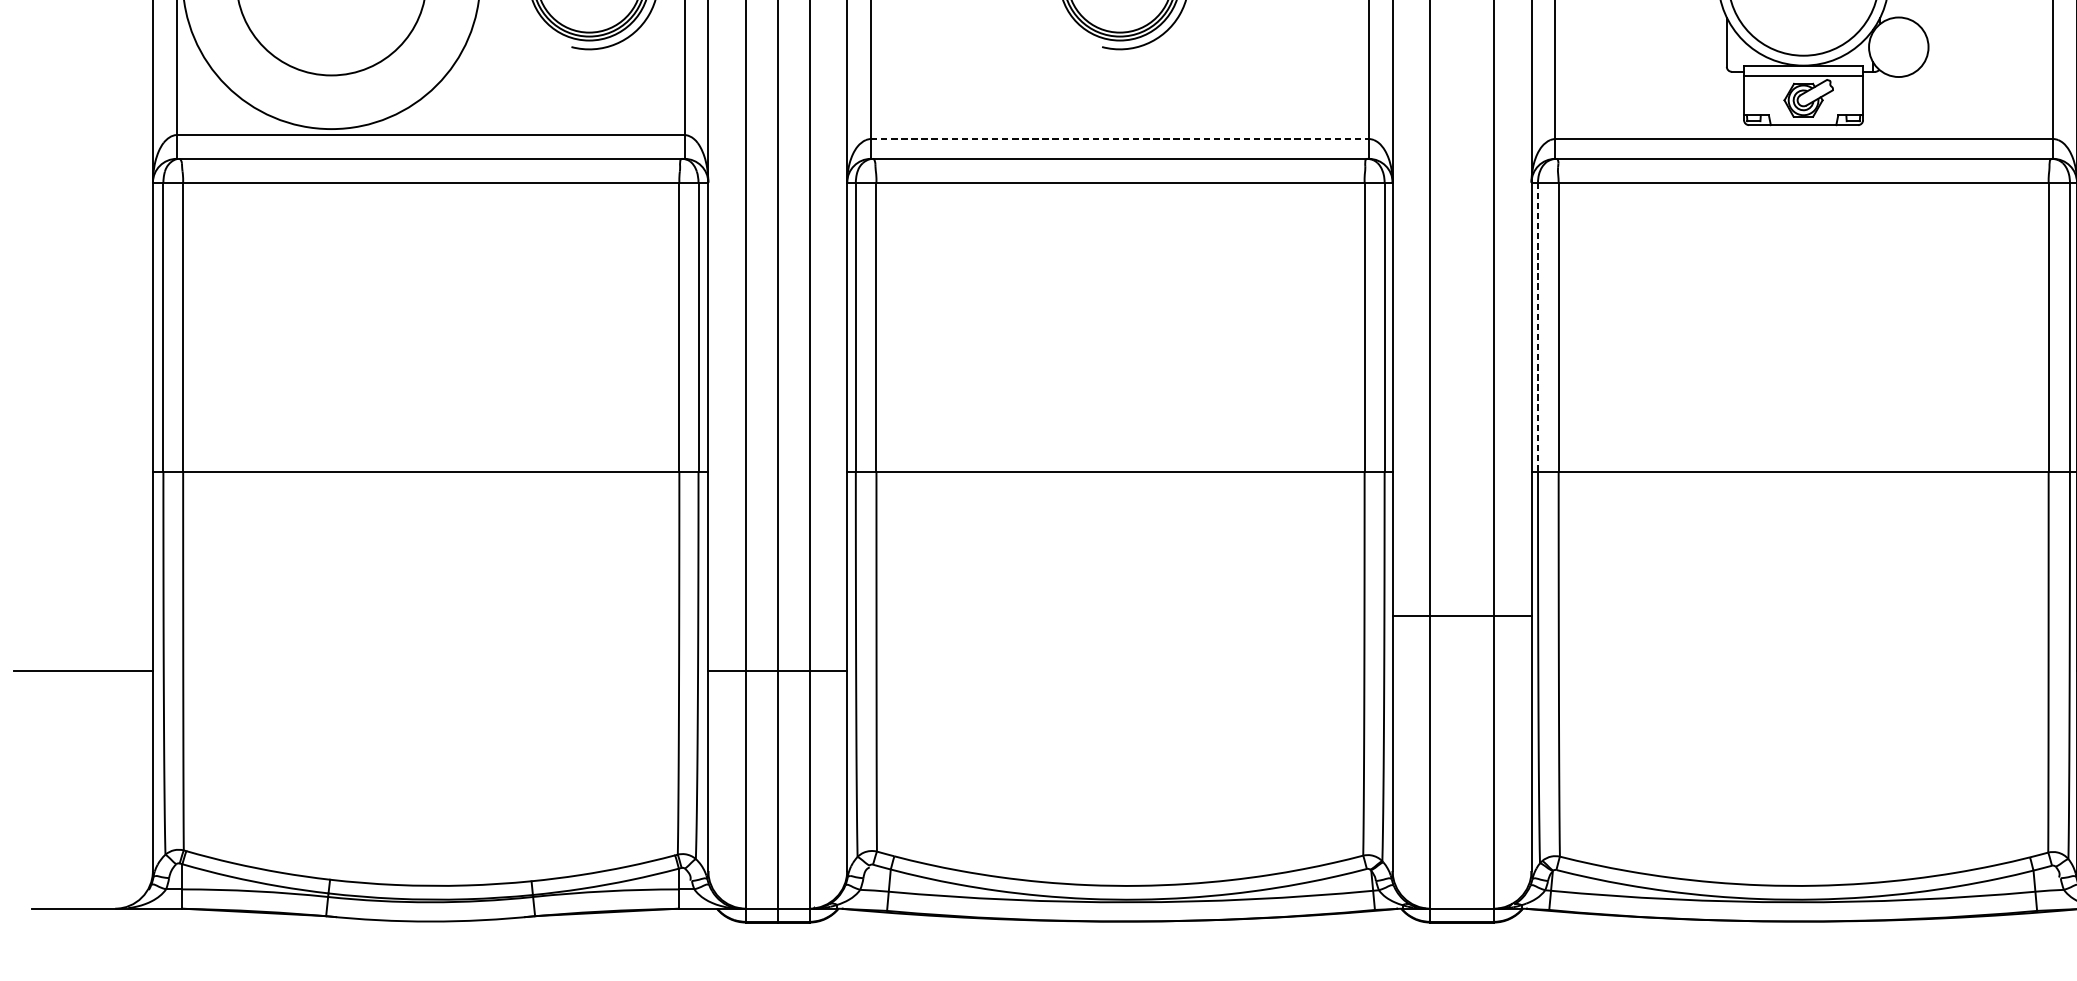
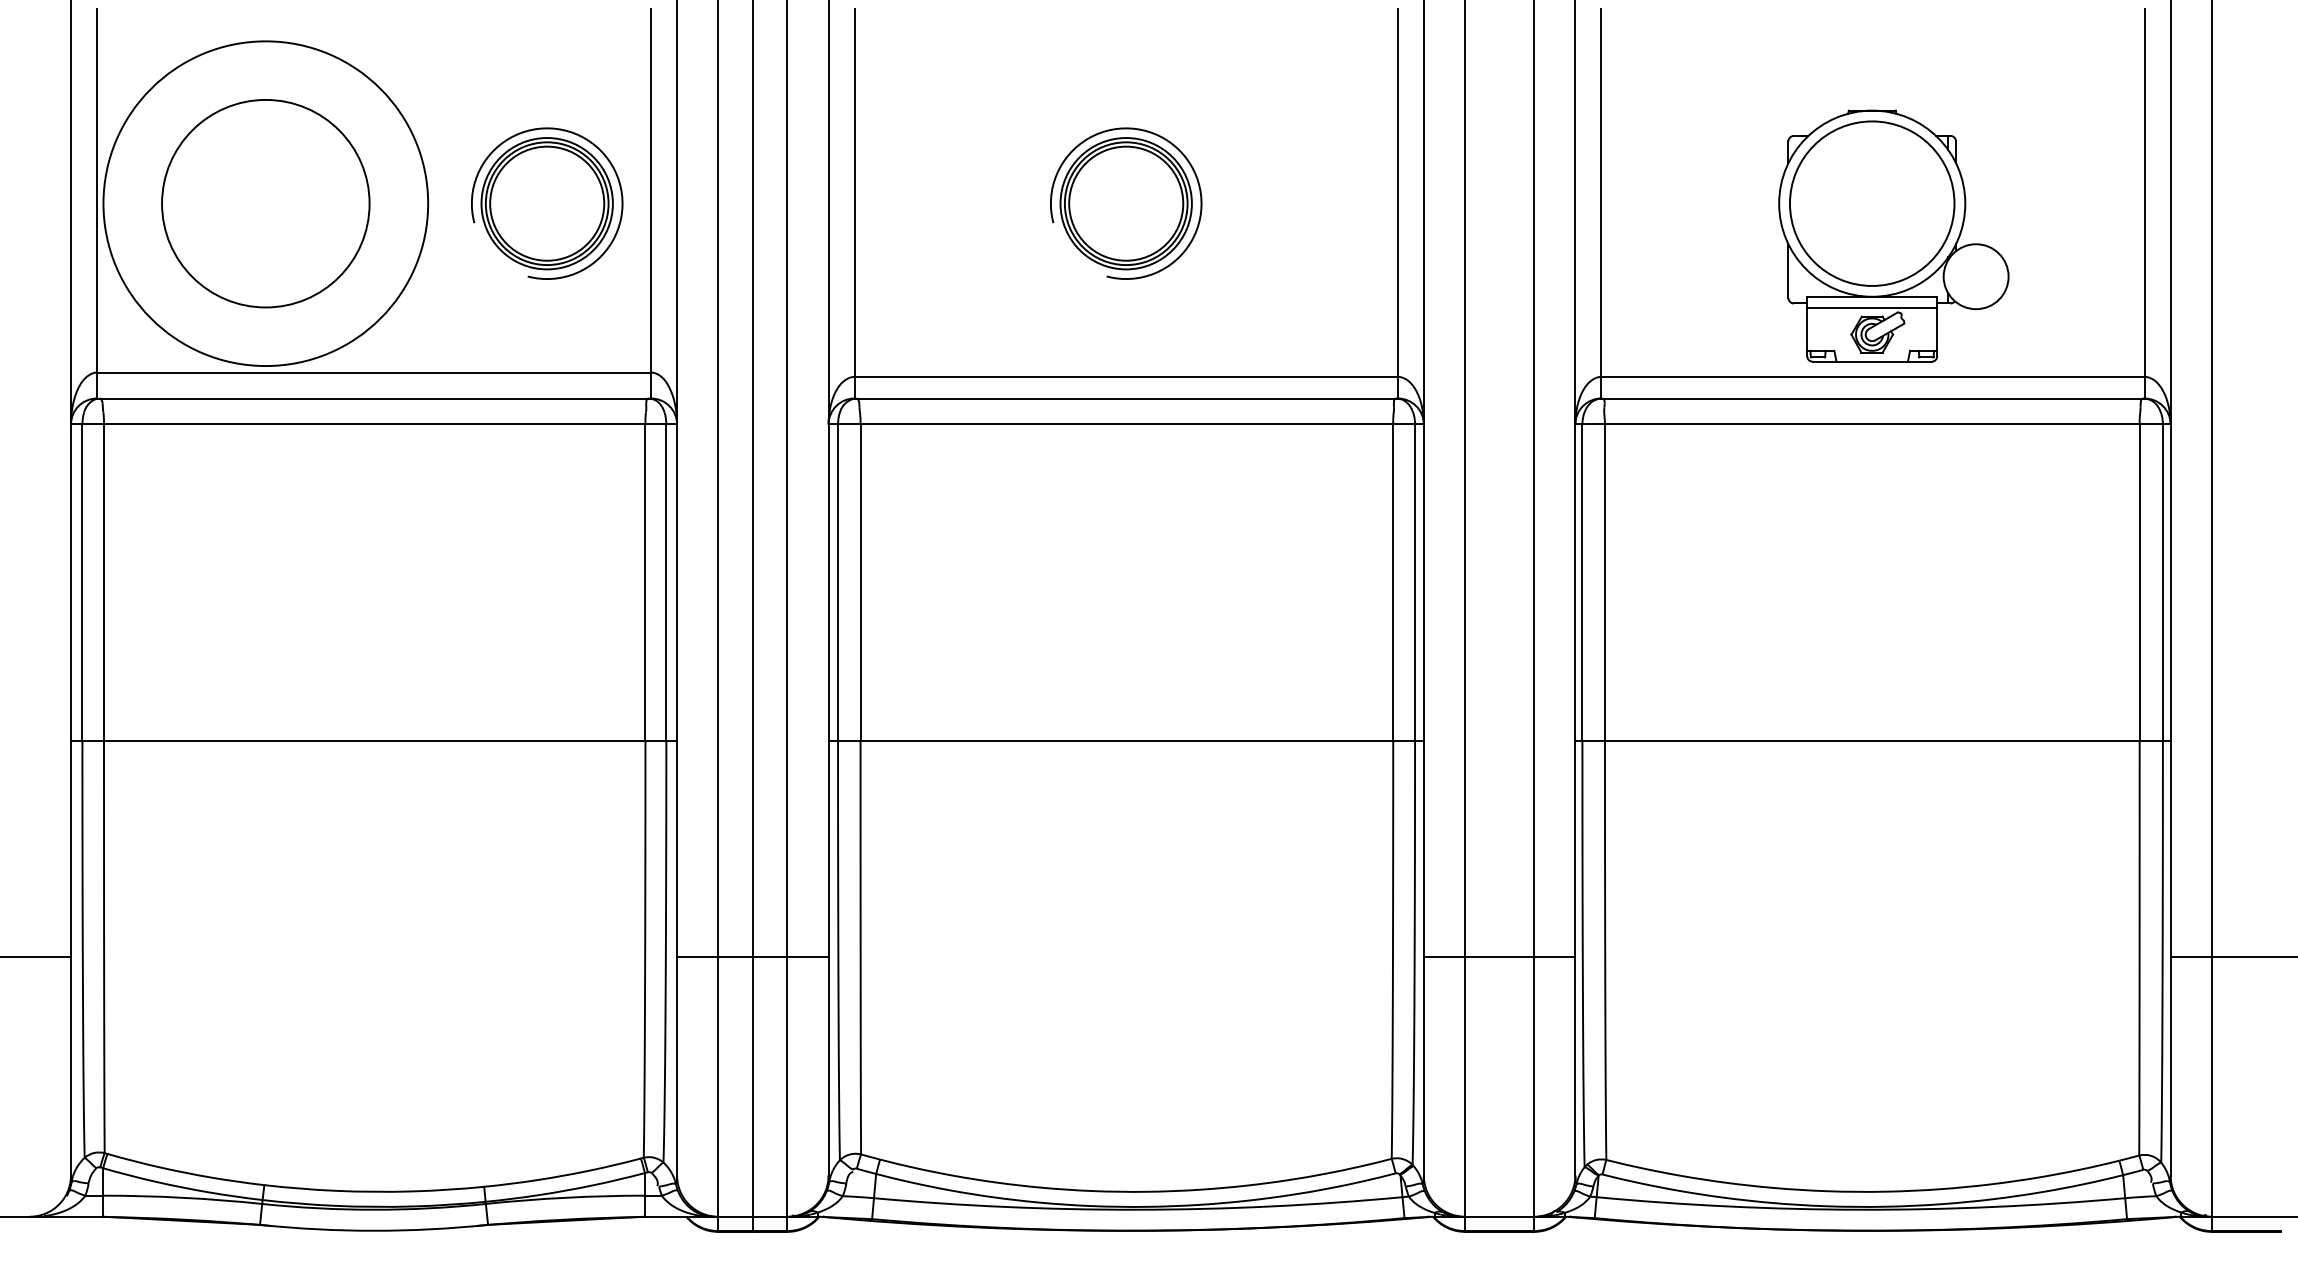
line: (1120, 138) -> (1126, 376), dashed -> solid
line: (1538, 328) -> (1582, 583), dashed -> solid
line: (1462, 615) -> (1499, 956), moved

